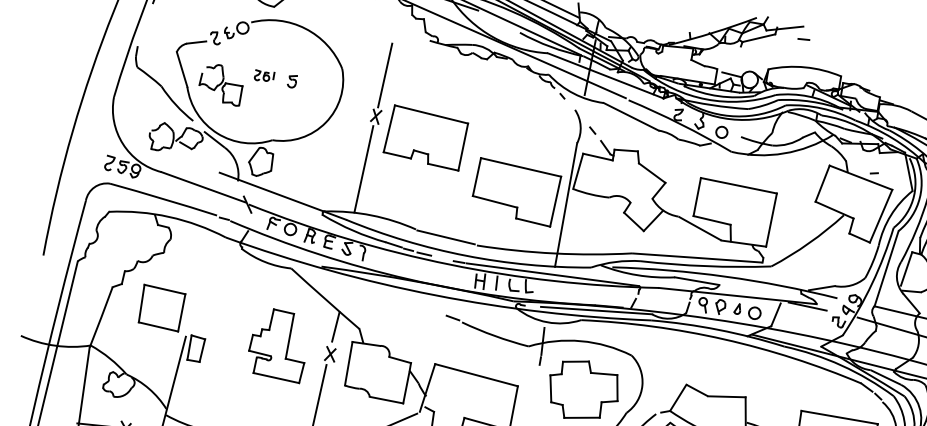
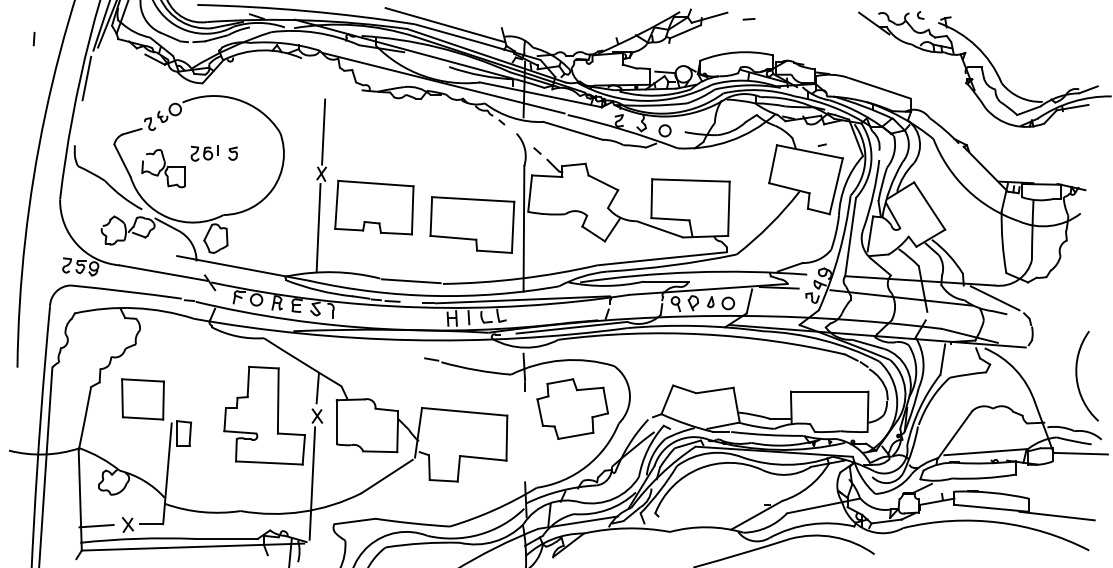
line: (803, 39) -> (748, 19), moved
part: (264, 76) -> (204, 153), size x1.43
part: (426, 137) -> (374, 207), moved
part: (278, 344) -> (264, 415), size x1.43

